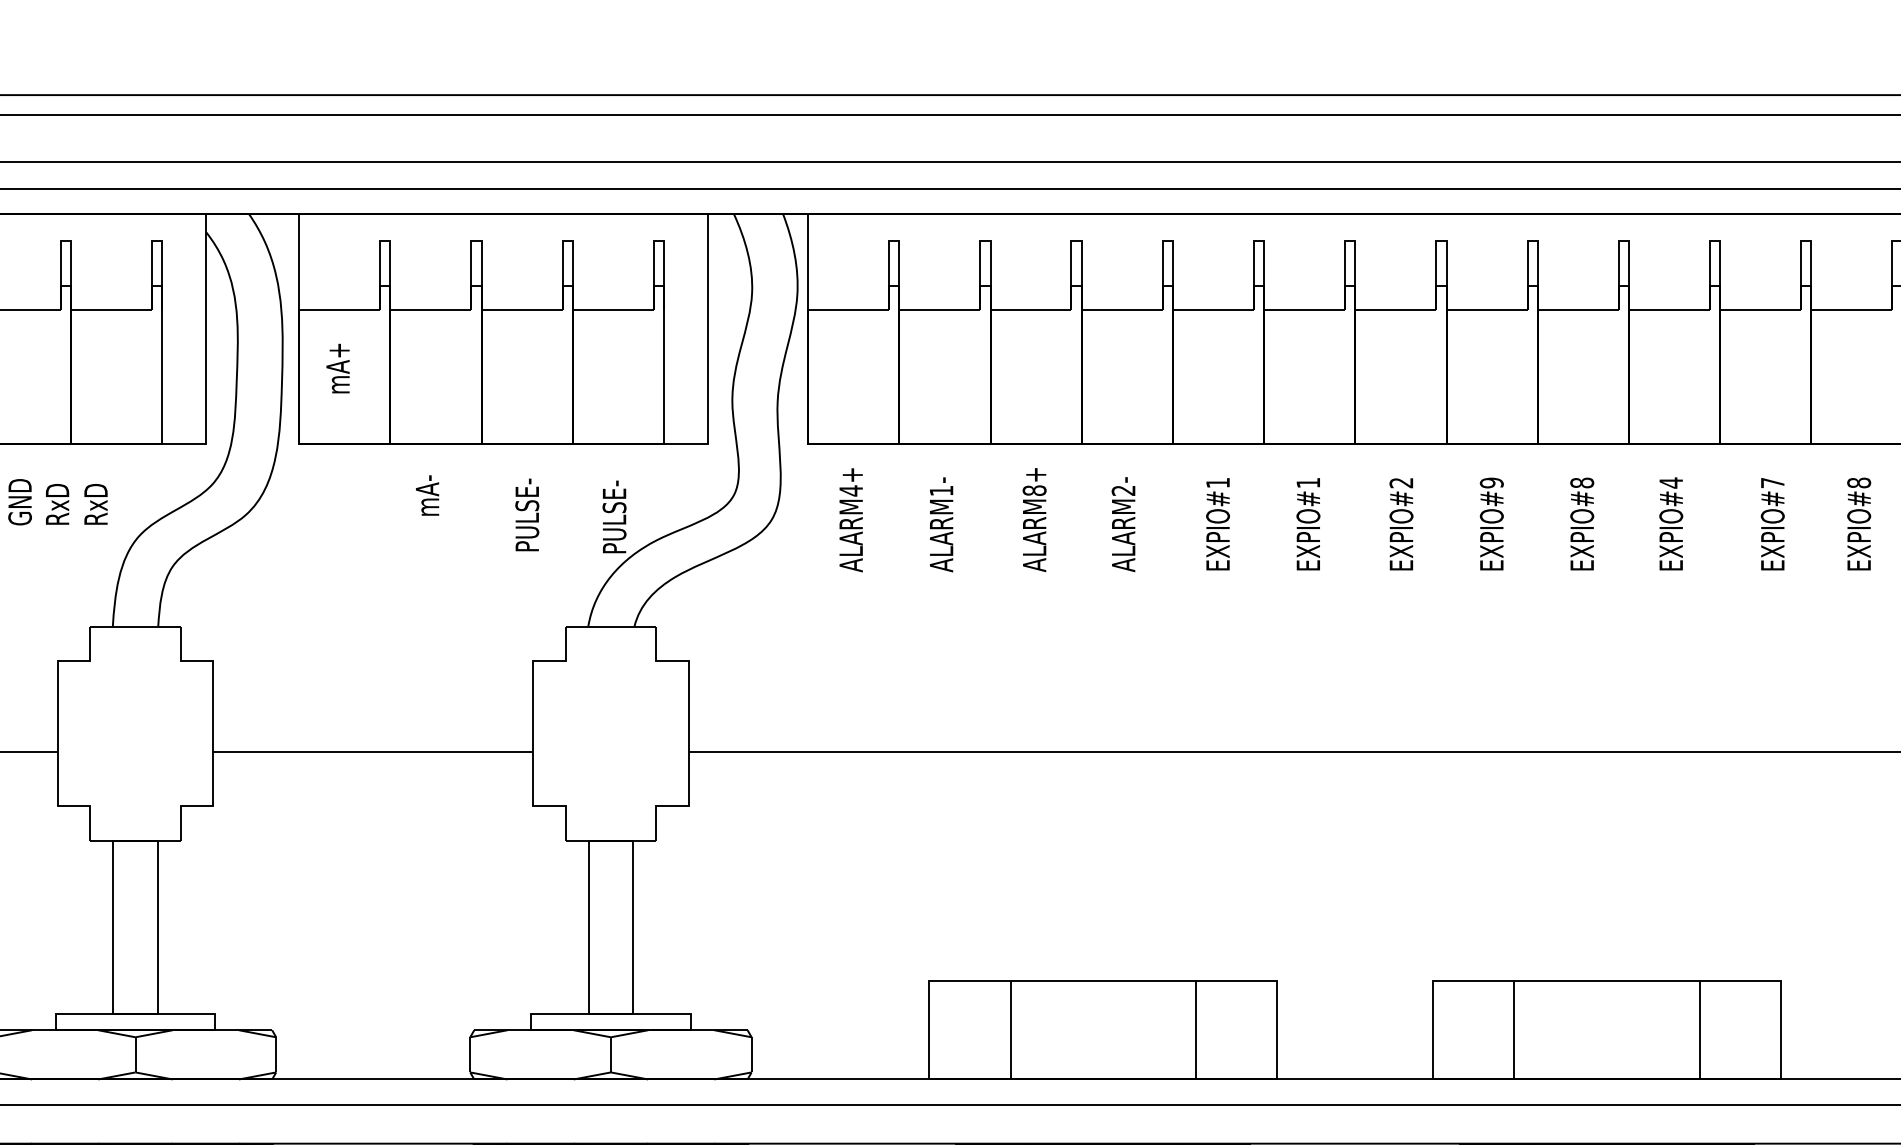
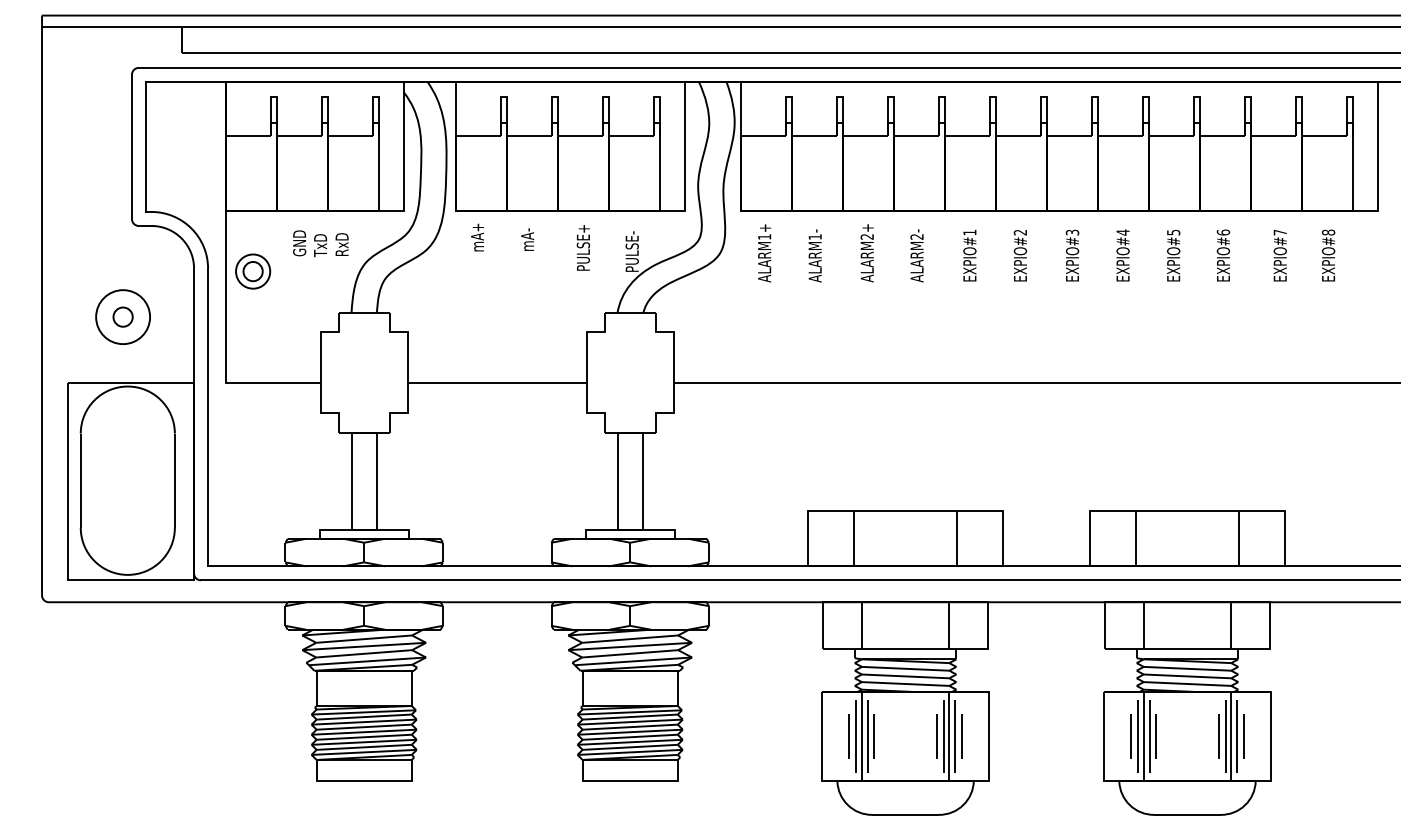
text: (337, 368) -> (477, 237), moved
text: (527, 477) -> (583, 229), PULSE- -> PULSE+
text: (1306, 482) -> (1019, 232), EXPIO#1 -> EXPIO#2
text: (1401, 482) -> (1072, 232), EXPIO#2 -> EXPIO#3
text: (1490, 482) -> (1122, 232), EXPIO#9 -> EXPIO#4
text: (1581, 482) -> (1173, 232), EXPIO#8 -> EXPIO#5
text: (1671, 482) -> (1223, 232), EXPIO#4 -> EXPIO#6
text: (850, 489) -> (764, 236), ALARM4+ -> ALARM1+
text: (1033, 489) -> (866, 236), ALARM8+ -> ALARM2+
text: (57, 506) -> (320, 245), RxD -> TxD

